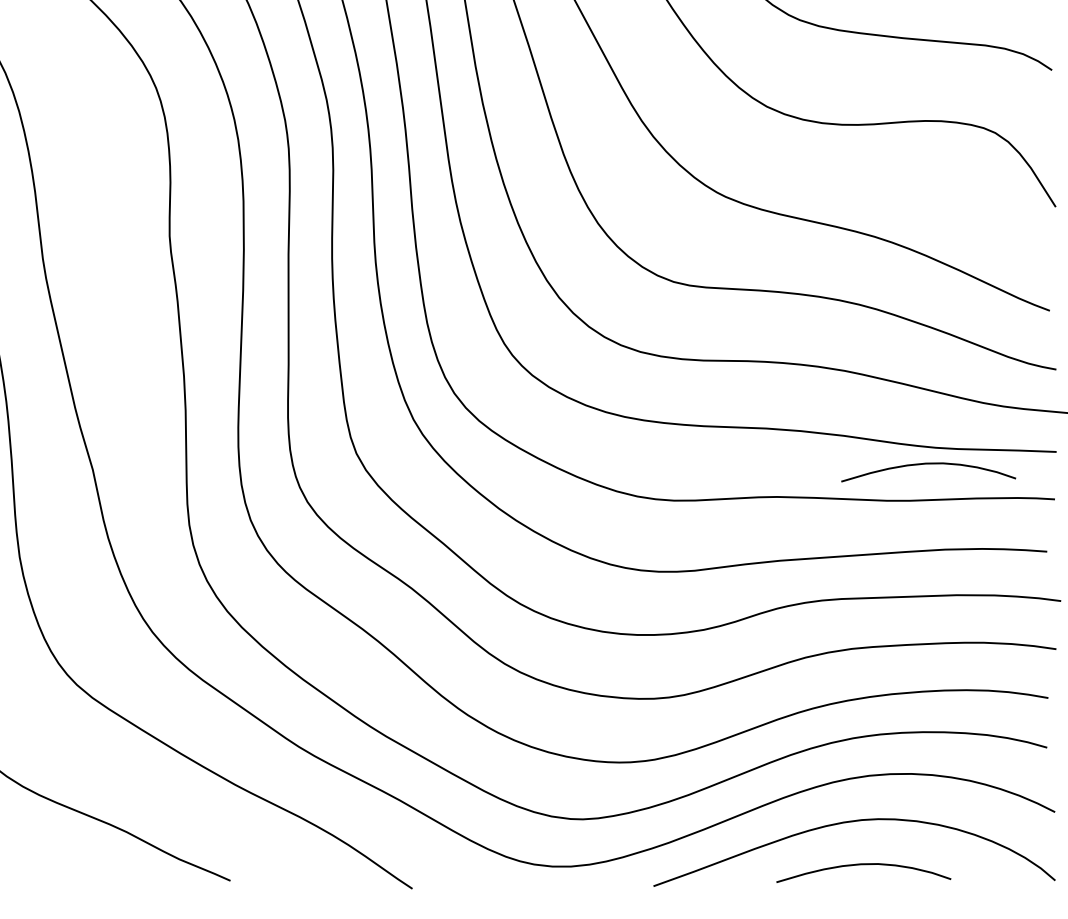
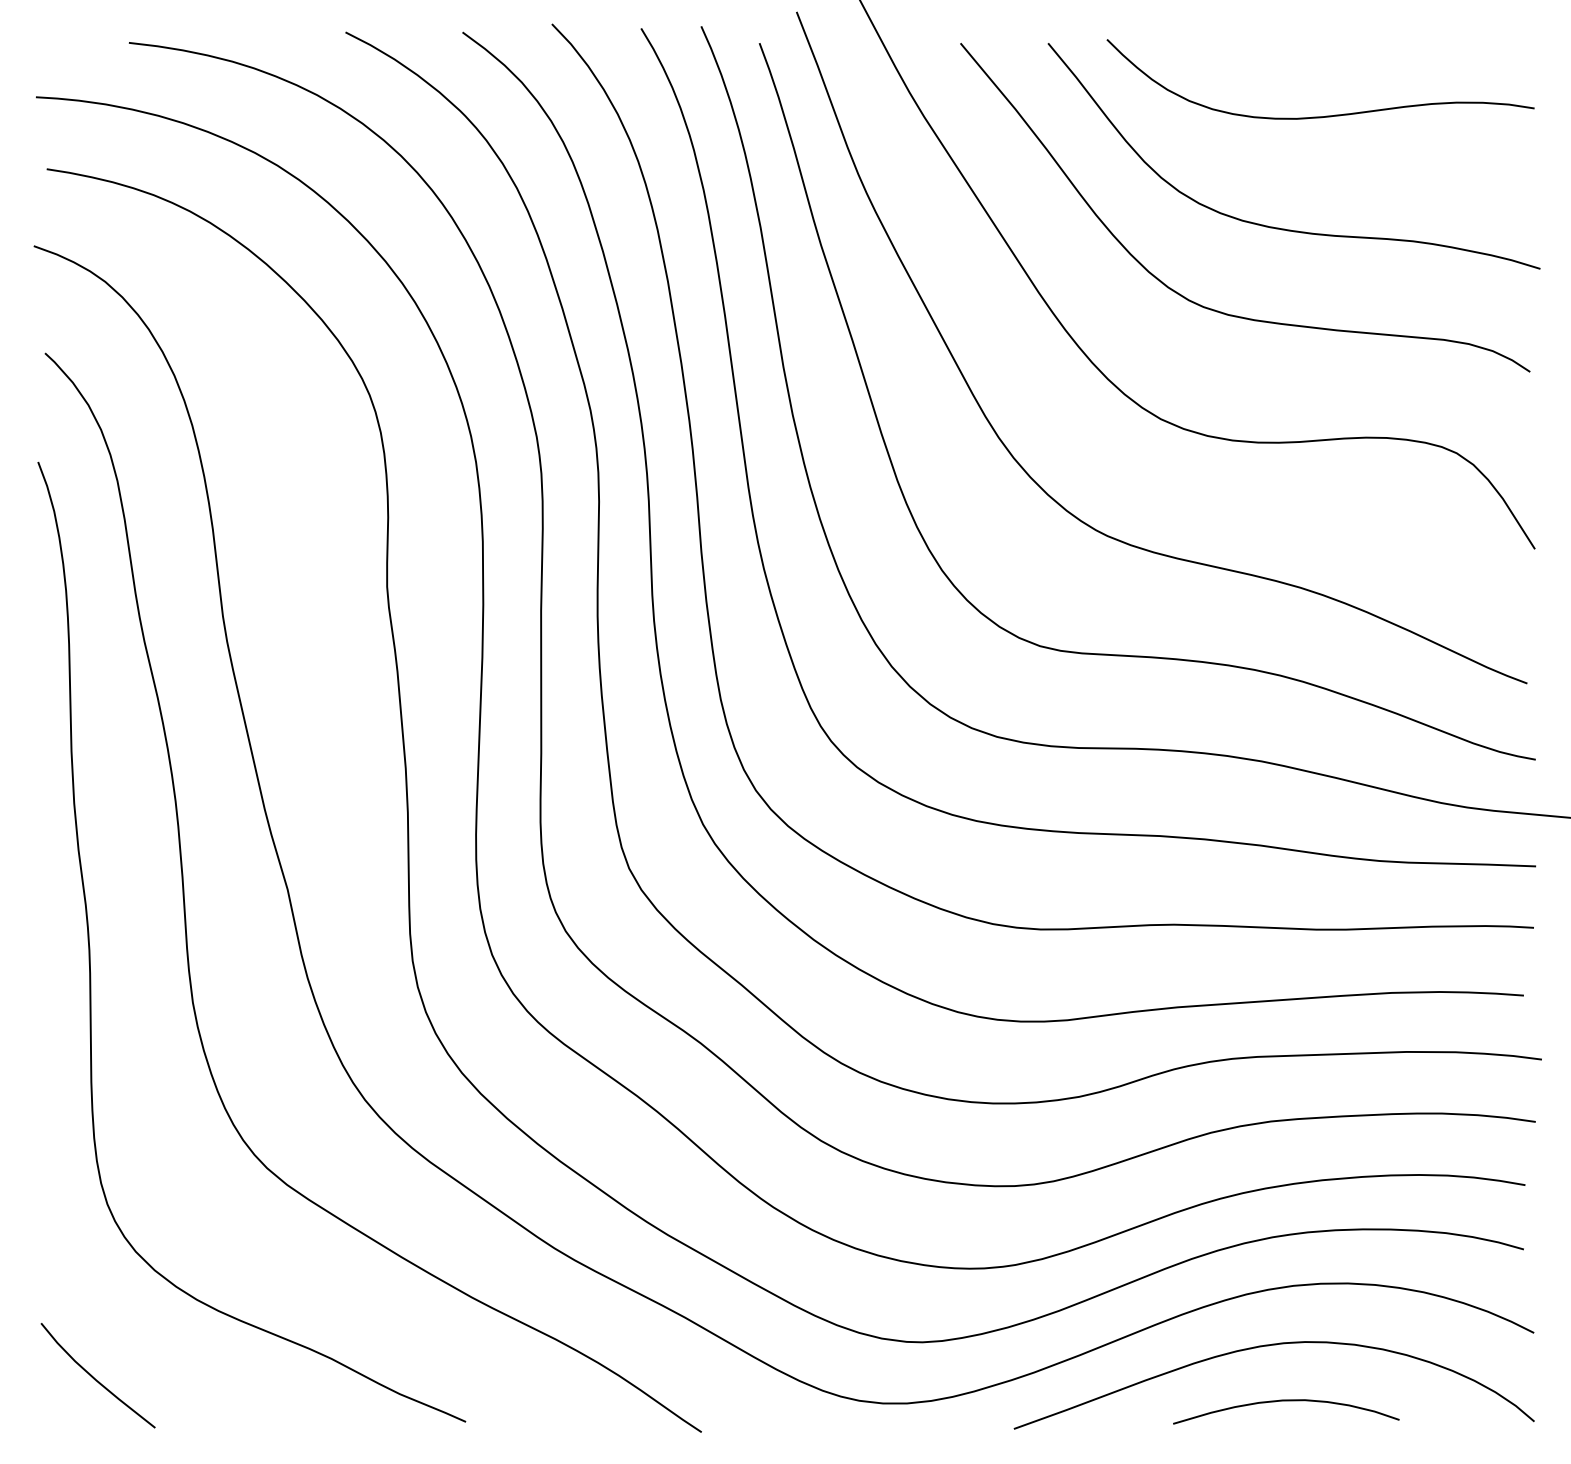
curve: (928, 464) -> (1370, 882), removed

